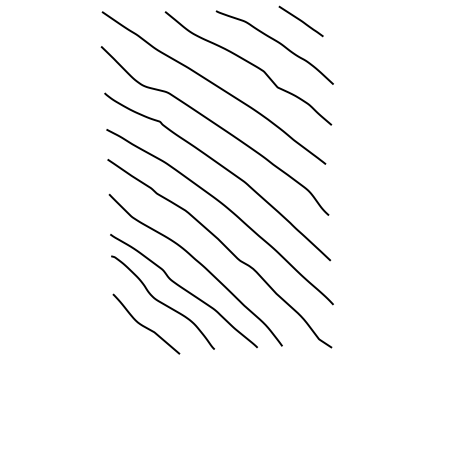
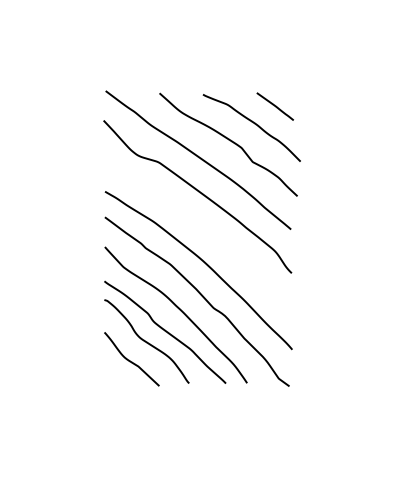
curve: (223, 168) -> (203, 229), removed

